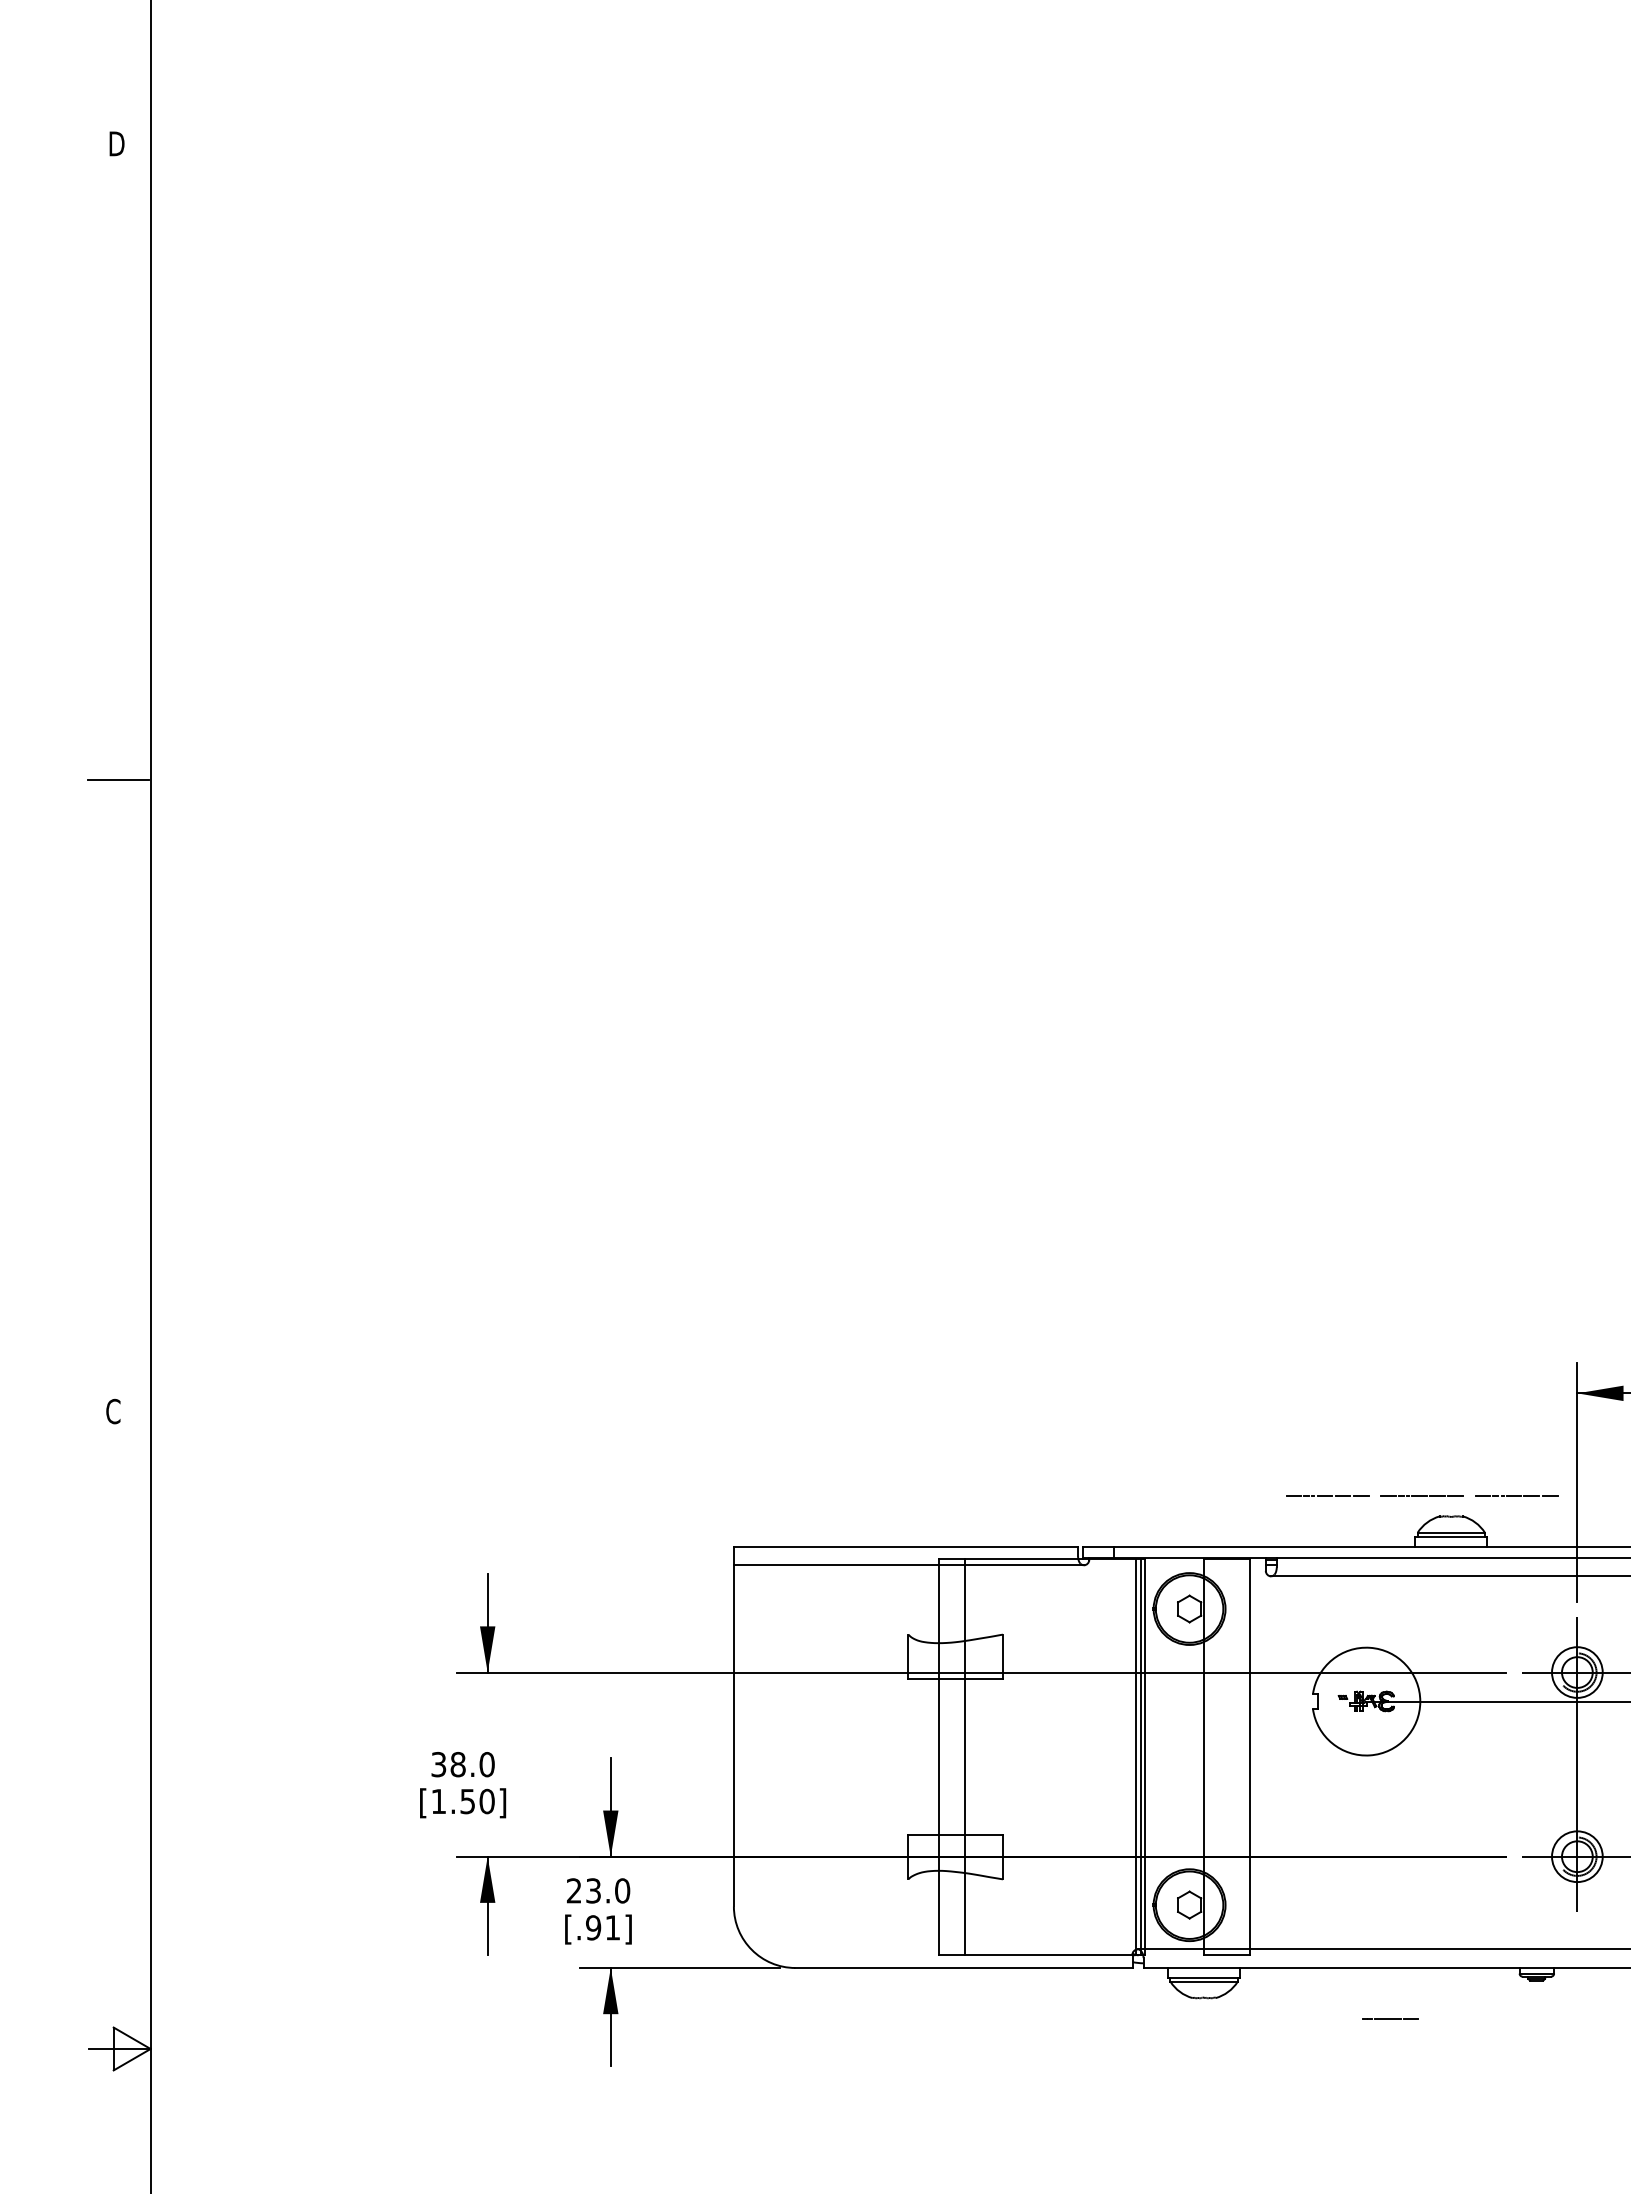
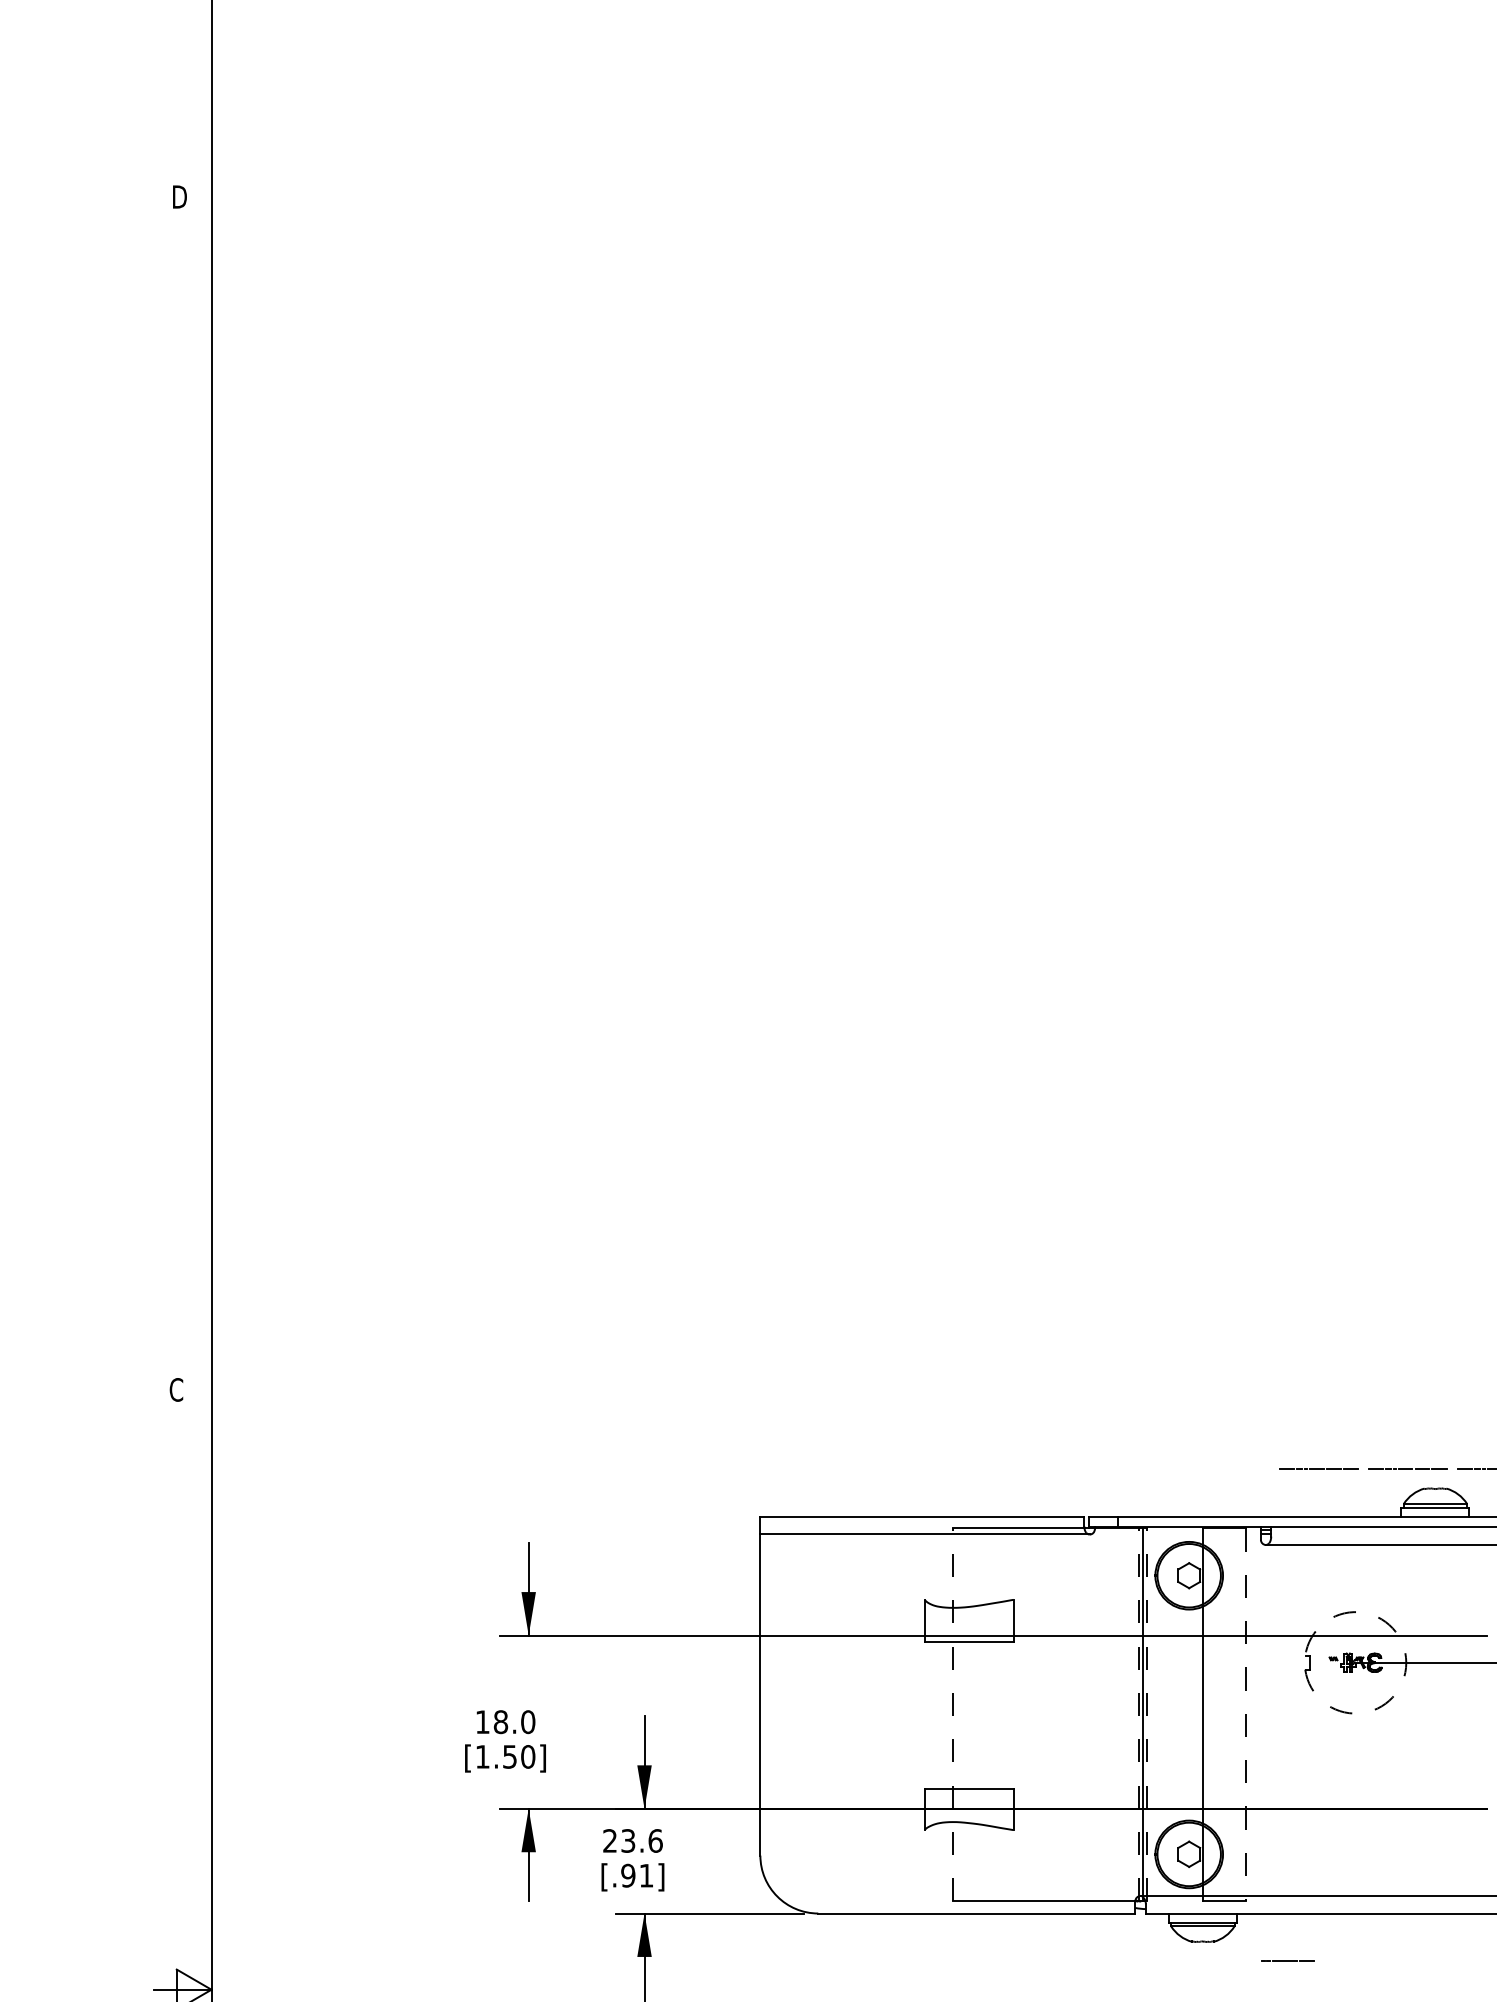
line: (118, 779) -> (181, 795), removed
arc: (1420, 1701) -> (1406, 1662), solid -> dashed
line: (938, 1756) -> (952, 1714), solid -> dashed
line: (965, 1756) -> (978, 1714), removed
line: (1135, 1756) -> (1138, 1714), solid -> dashed
line: (1145, 1756) -> (1147, 1714), solid -> dashed
line: (1249, 1757) -> (1245, 1715), solid -> dashed
text: (438, 1764) -> (482, 1722), 38.0 -> 18.0
text: (622, 1890) -> (655, 1840), 23.0 -> 23.6
line: (1390, 2018) -> (1287, 1961), moved

